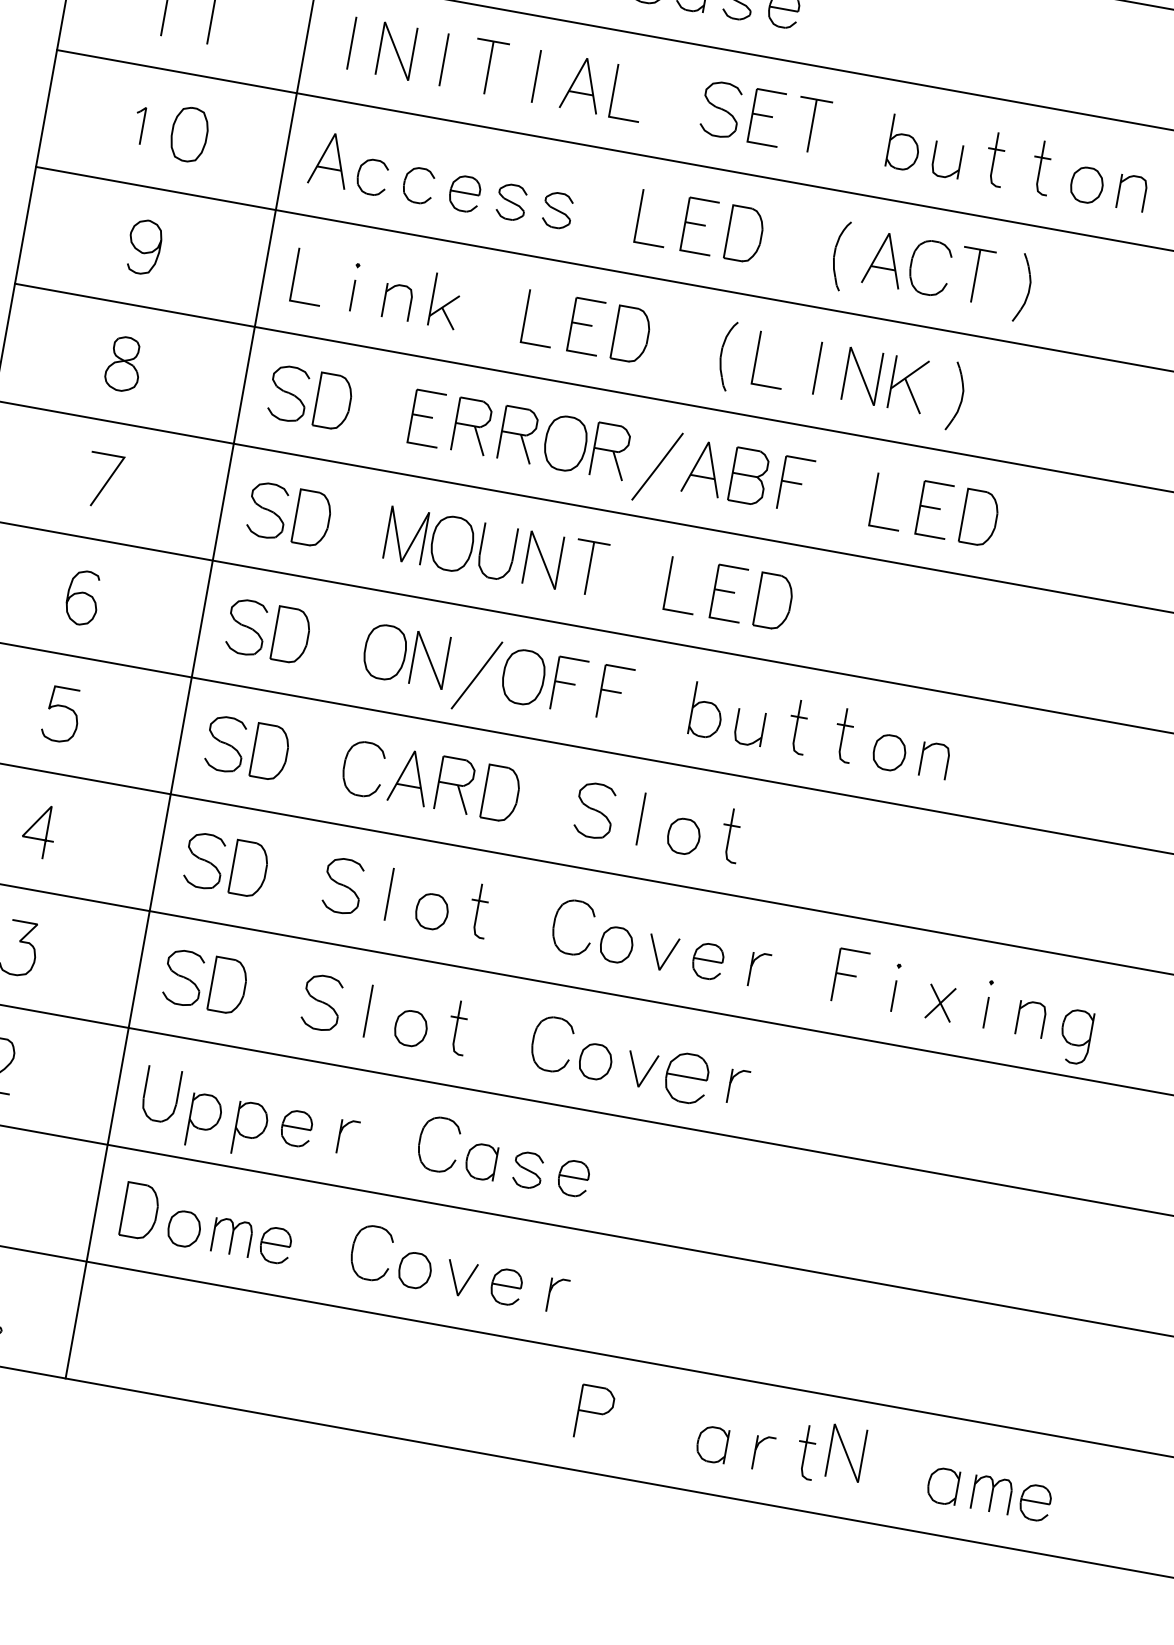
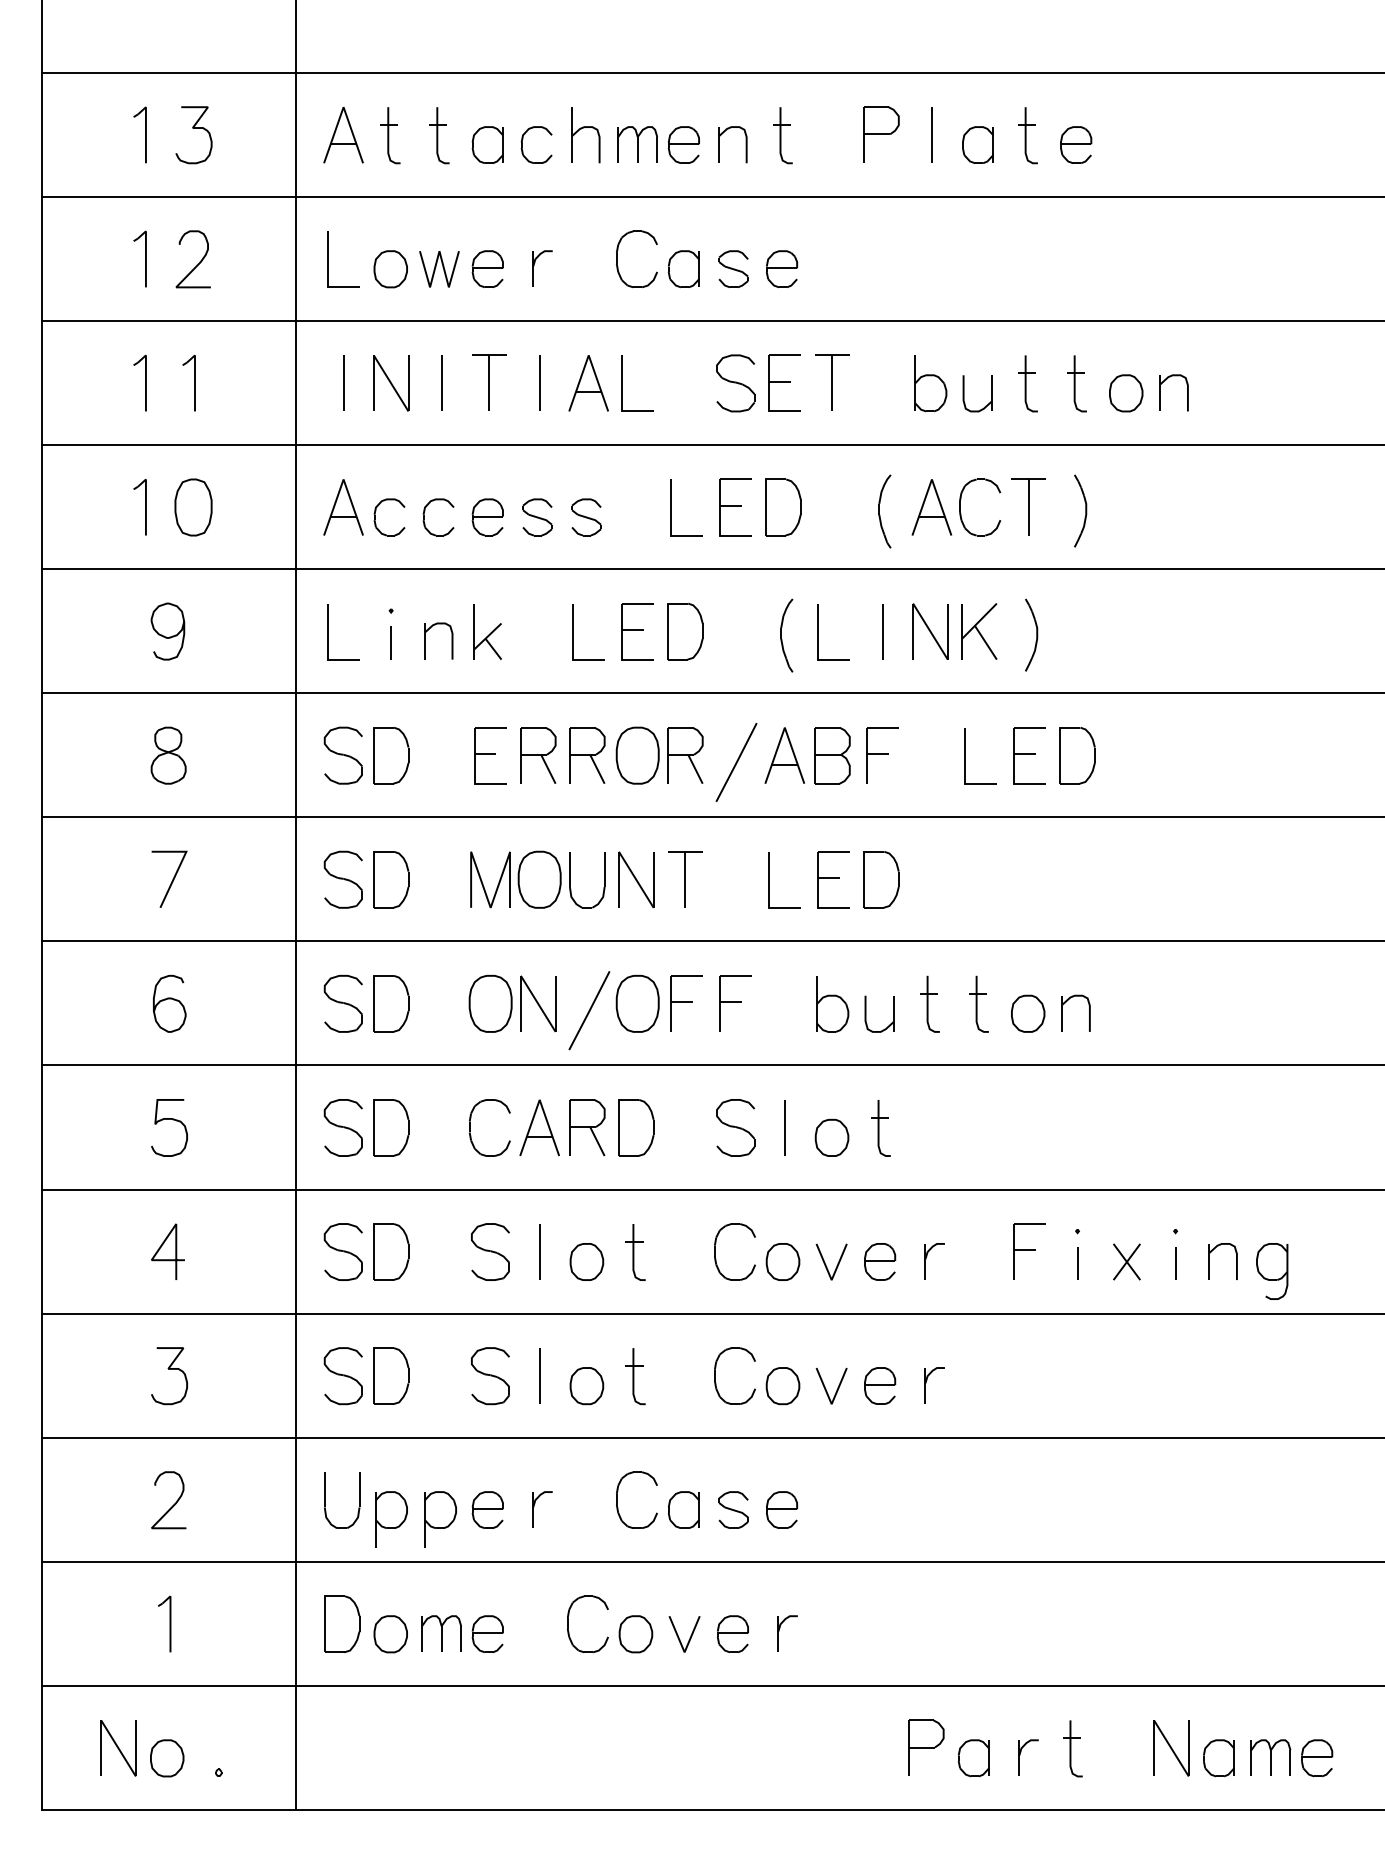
part: (138, 125) -> (139, 507), size x1.43
part: (687, 1077) -> (880, 1385), size x0.71
part: (595, 1412) -> (926, 1747), moved
part: (846, 1453) -> (1171, 1748), moved

